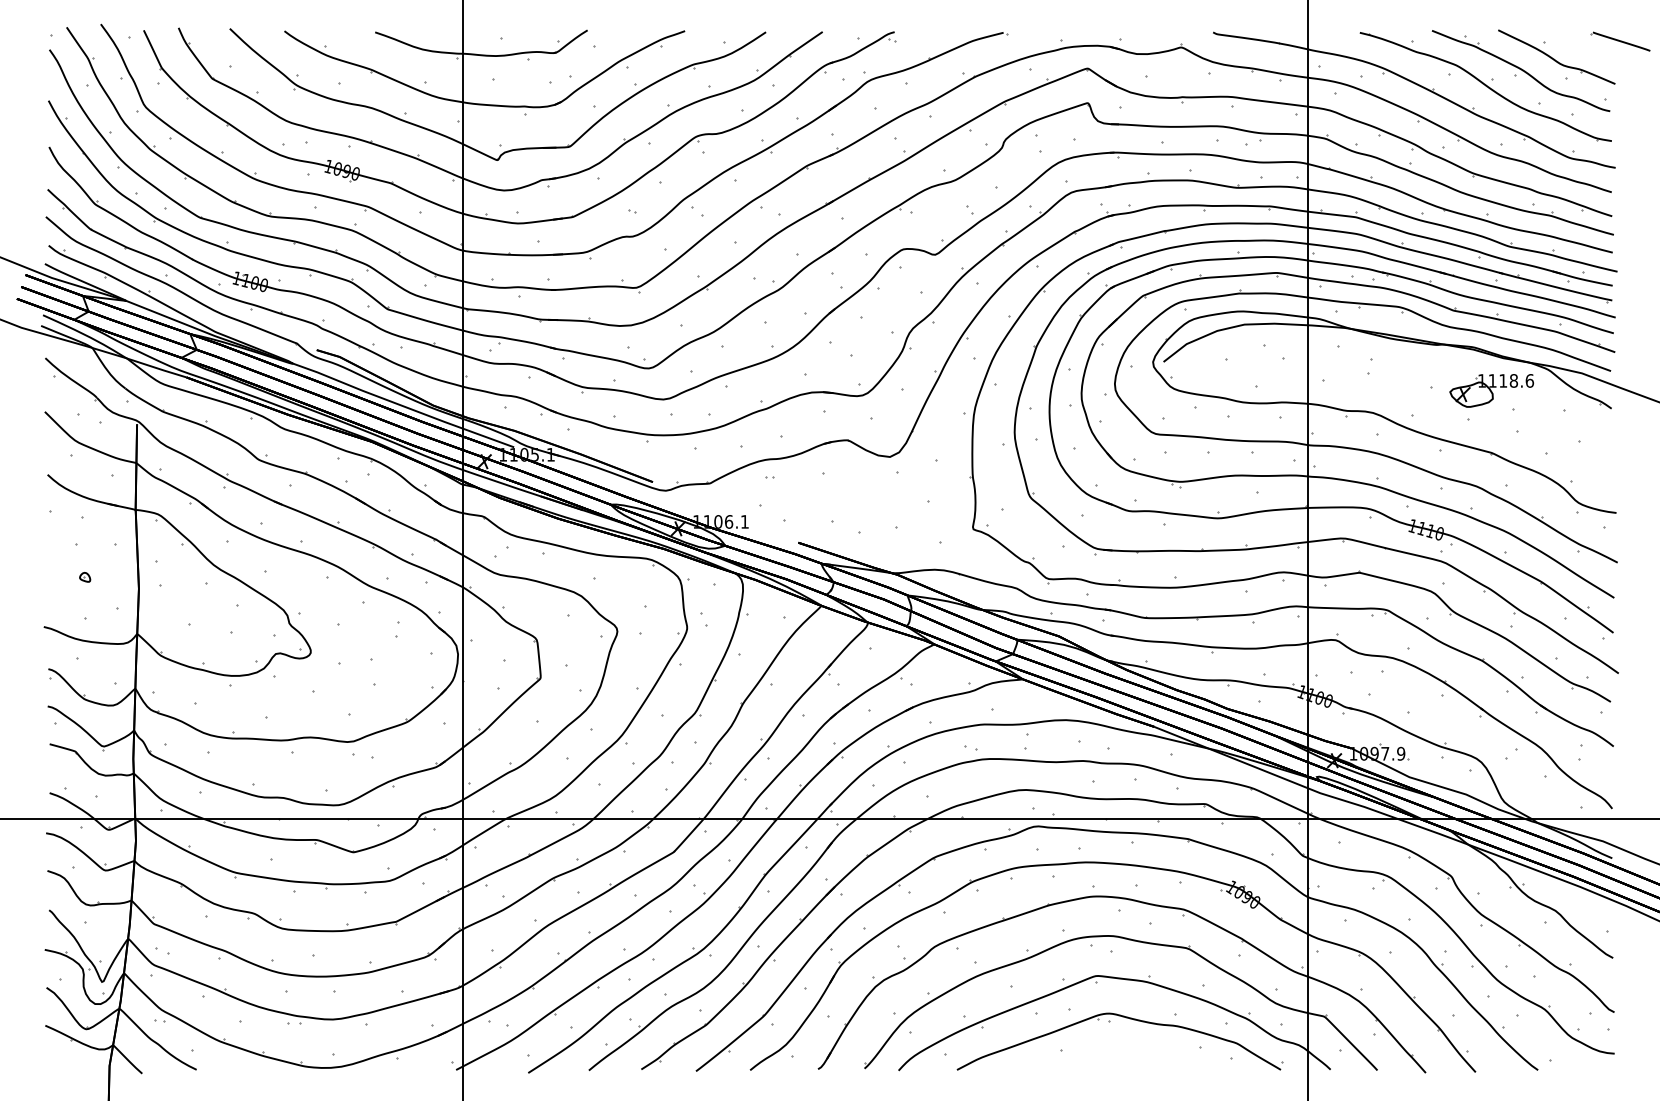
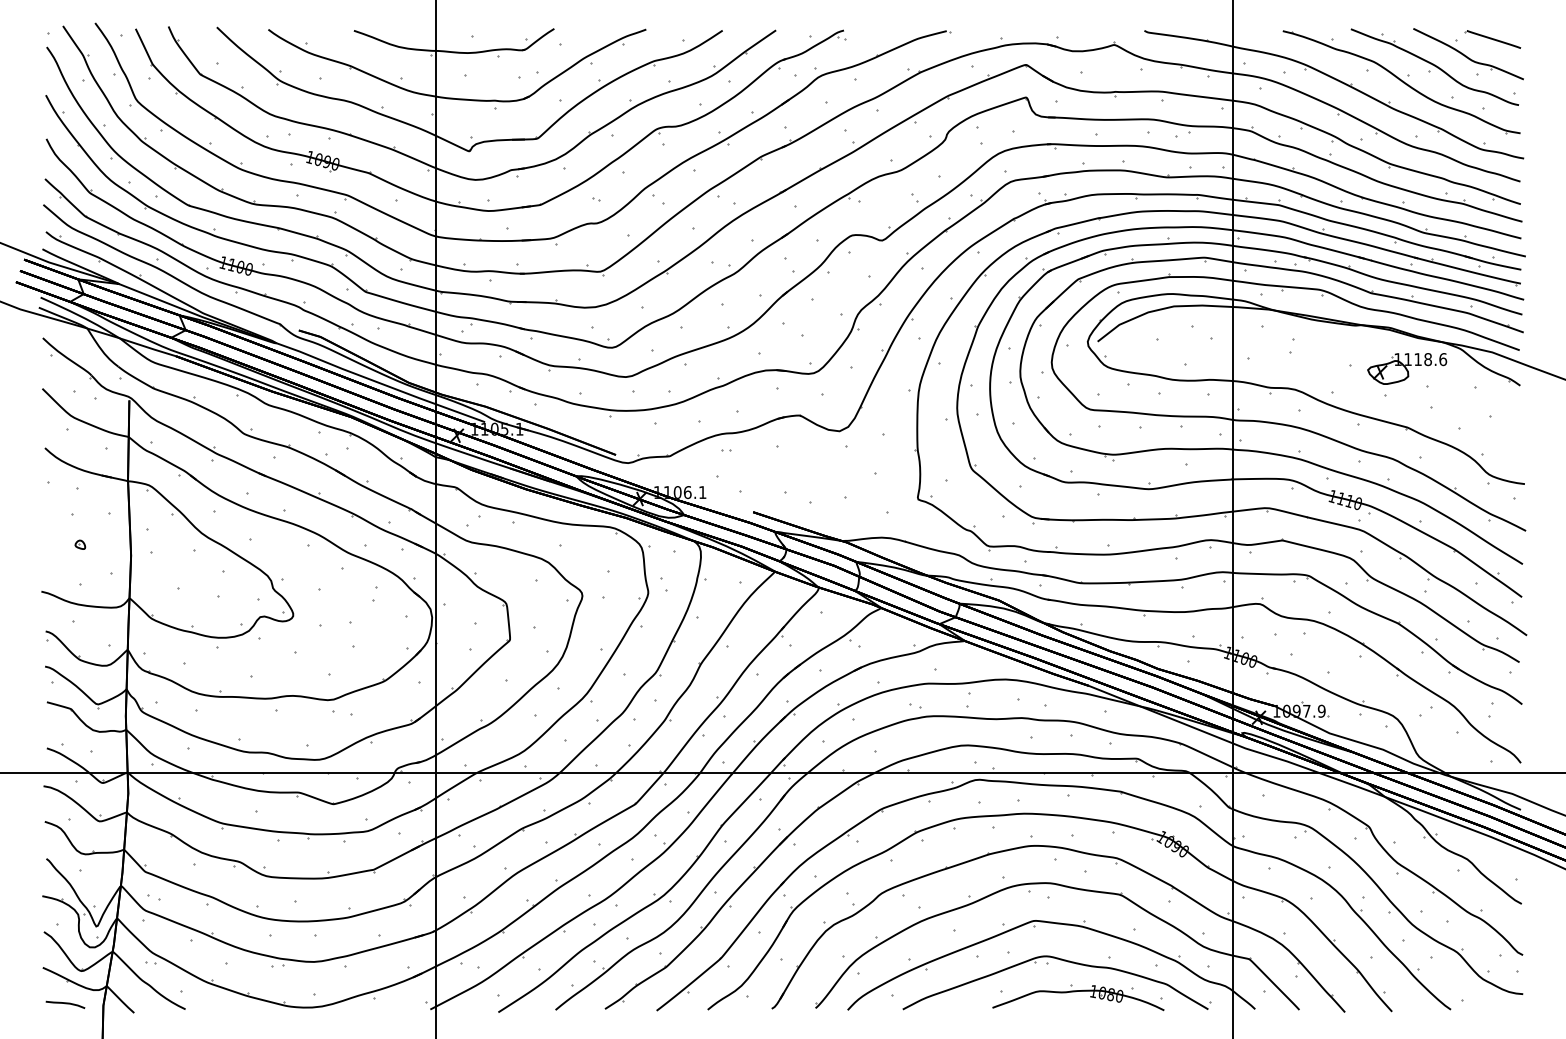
part: (1620, 41) -> (1492, 39), moved
part: (1143, 1057) -> (1078, 997), added
curve: (69, 1064) -> (65, 1004), added

